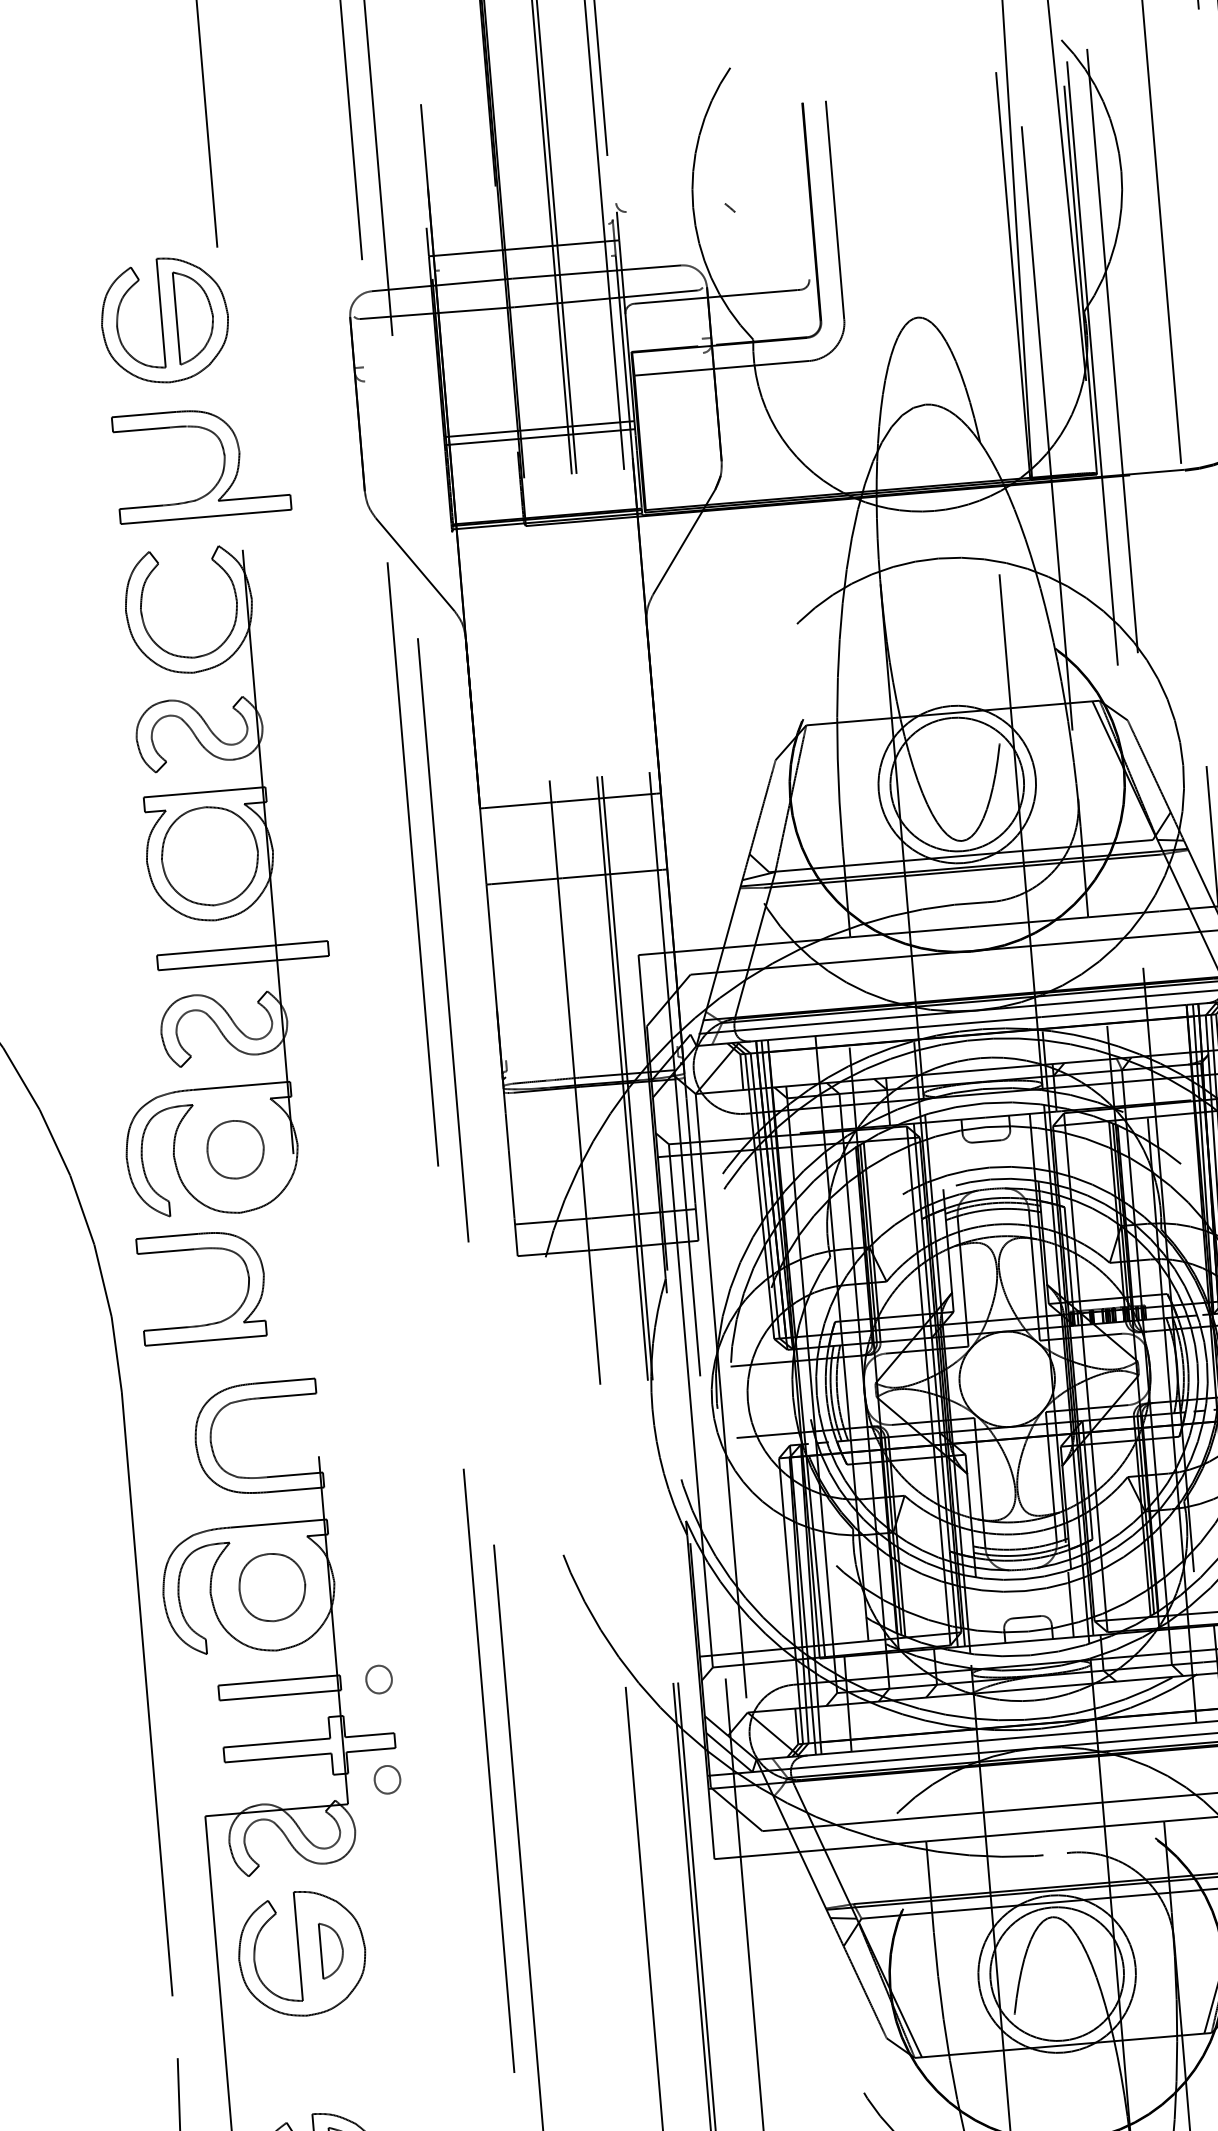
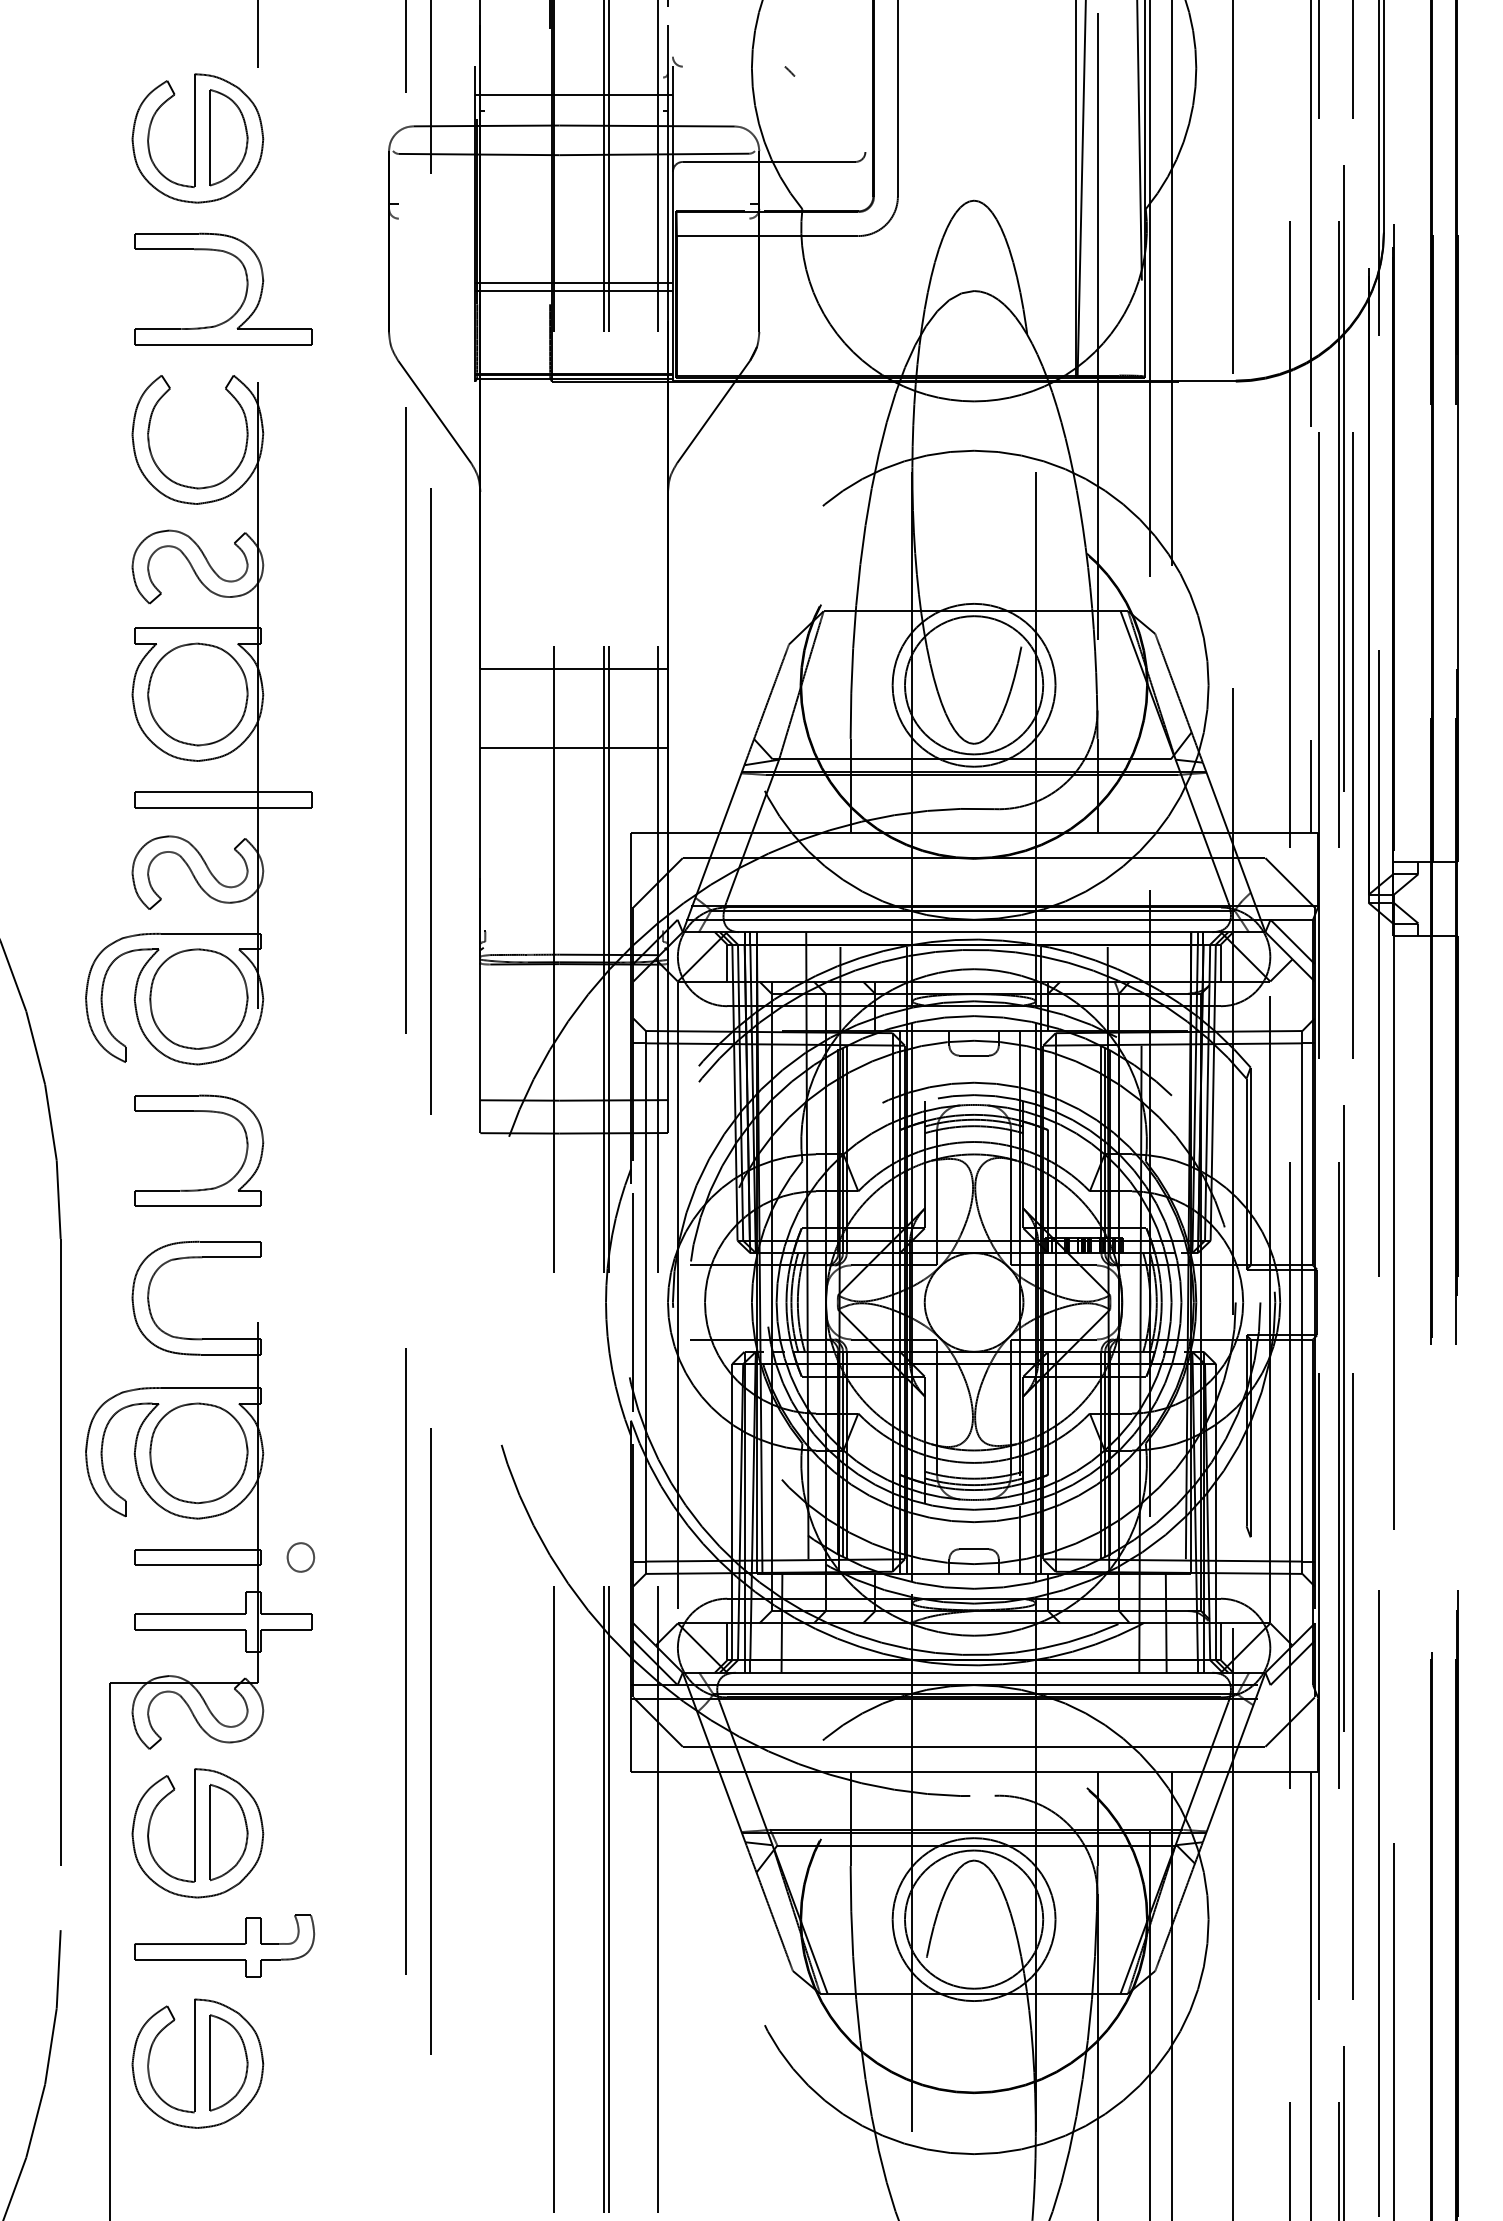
line: (610, 196) -> (667, 49), added
part: (235, 1149) -> (198, 998), size x1.67
part: (209, 1323) -> (203, 1188), moved
line: (678, 1406) -> (633, 1302), added
part: (271, 1587) -> (198, 1453), size x1.43
part: (387, 1779) -> (300, 1661), removed
part: (331, 1950) -> (228, 1832), size x1.67
part: (336, 2059) -> (224, 1945), added

